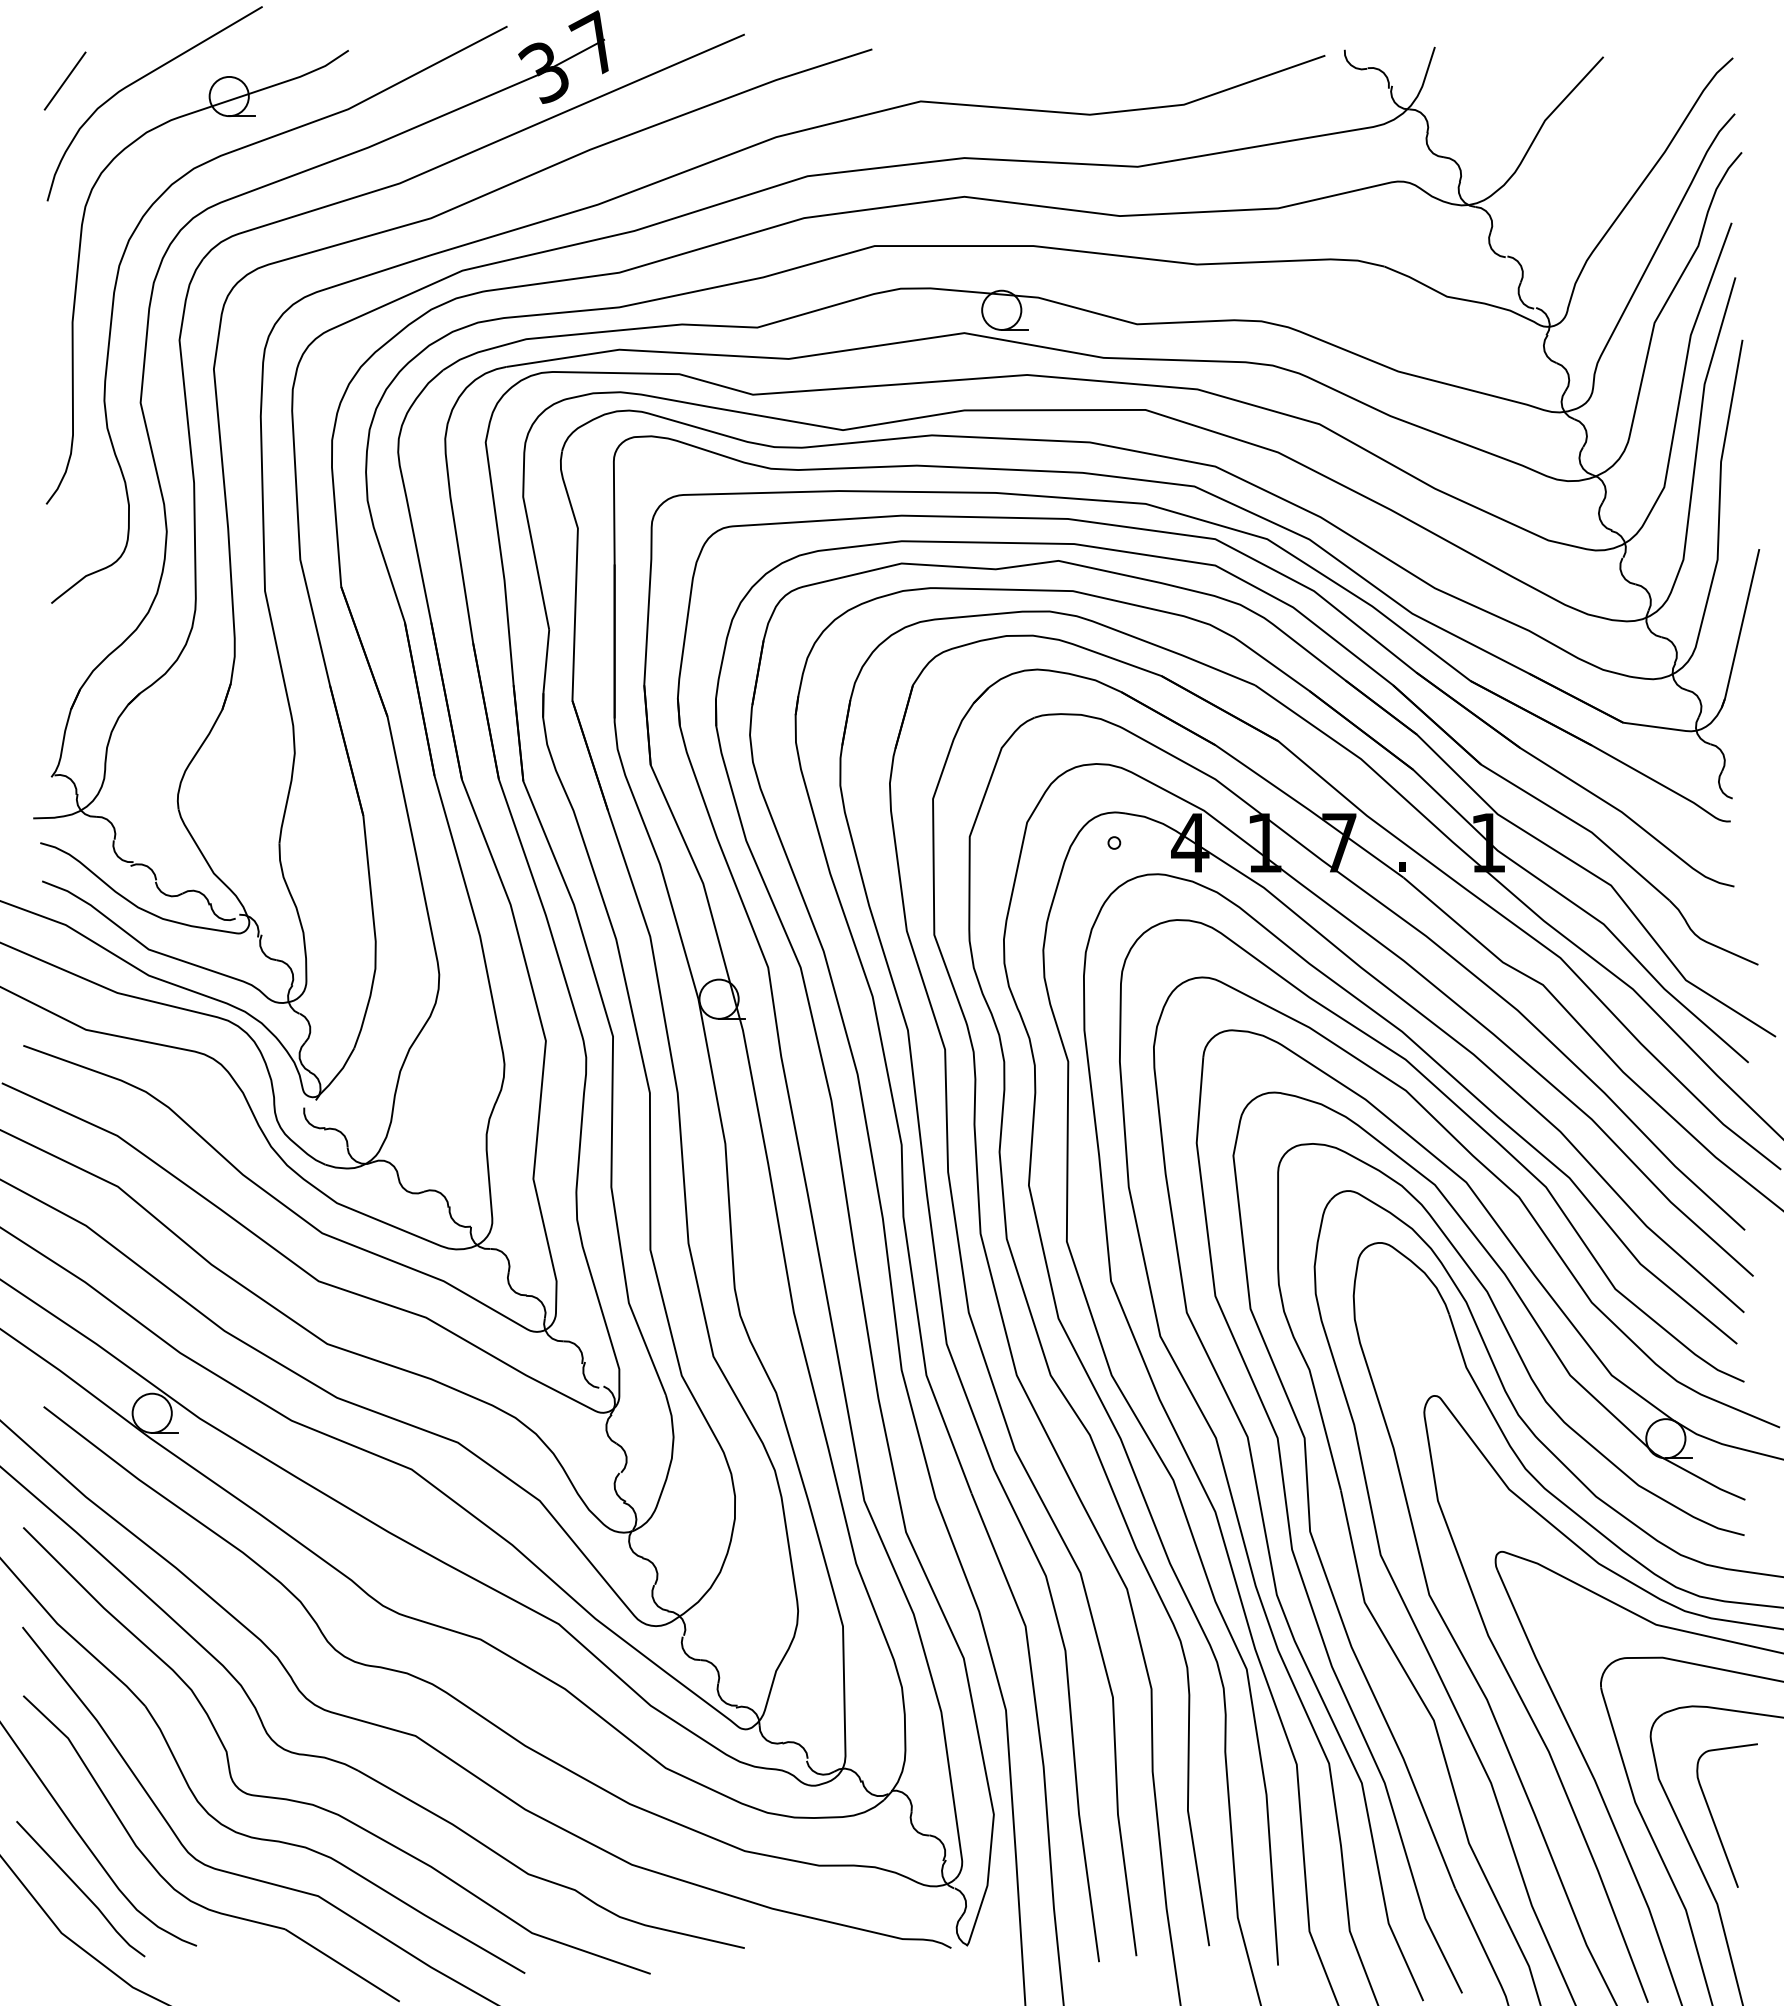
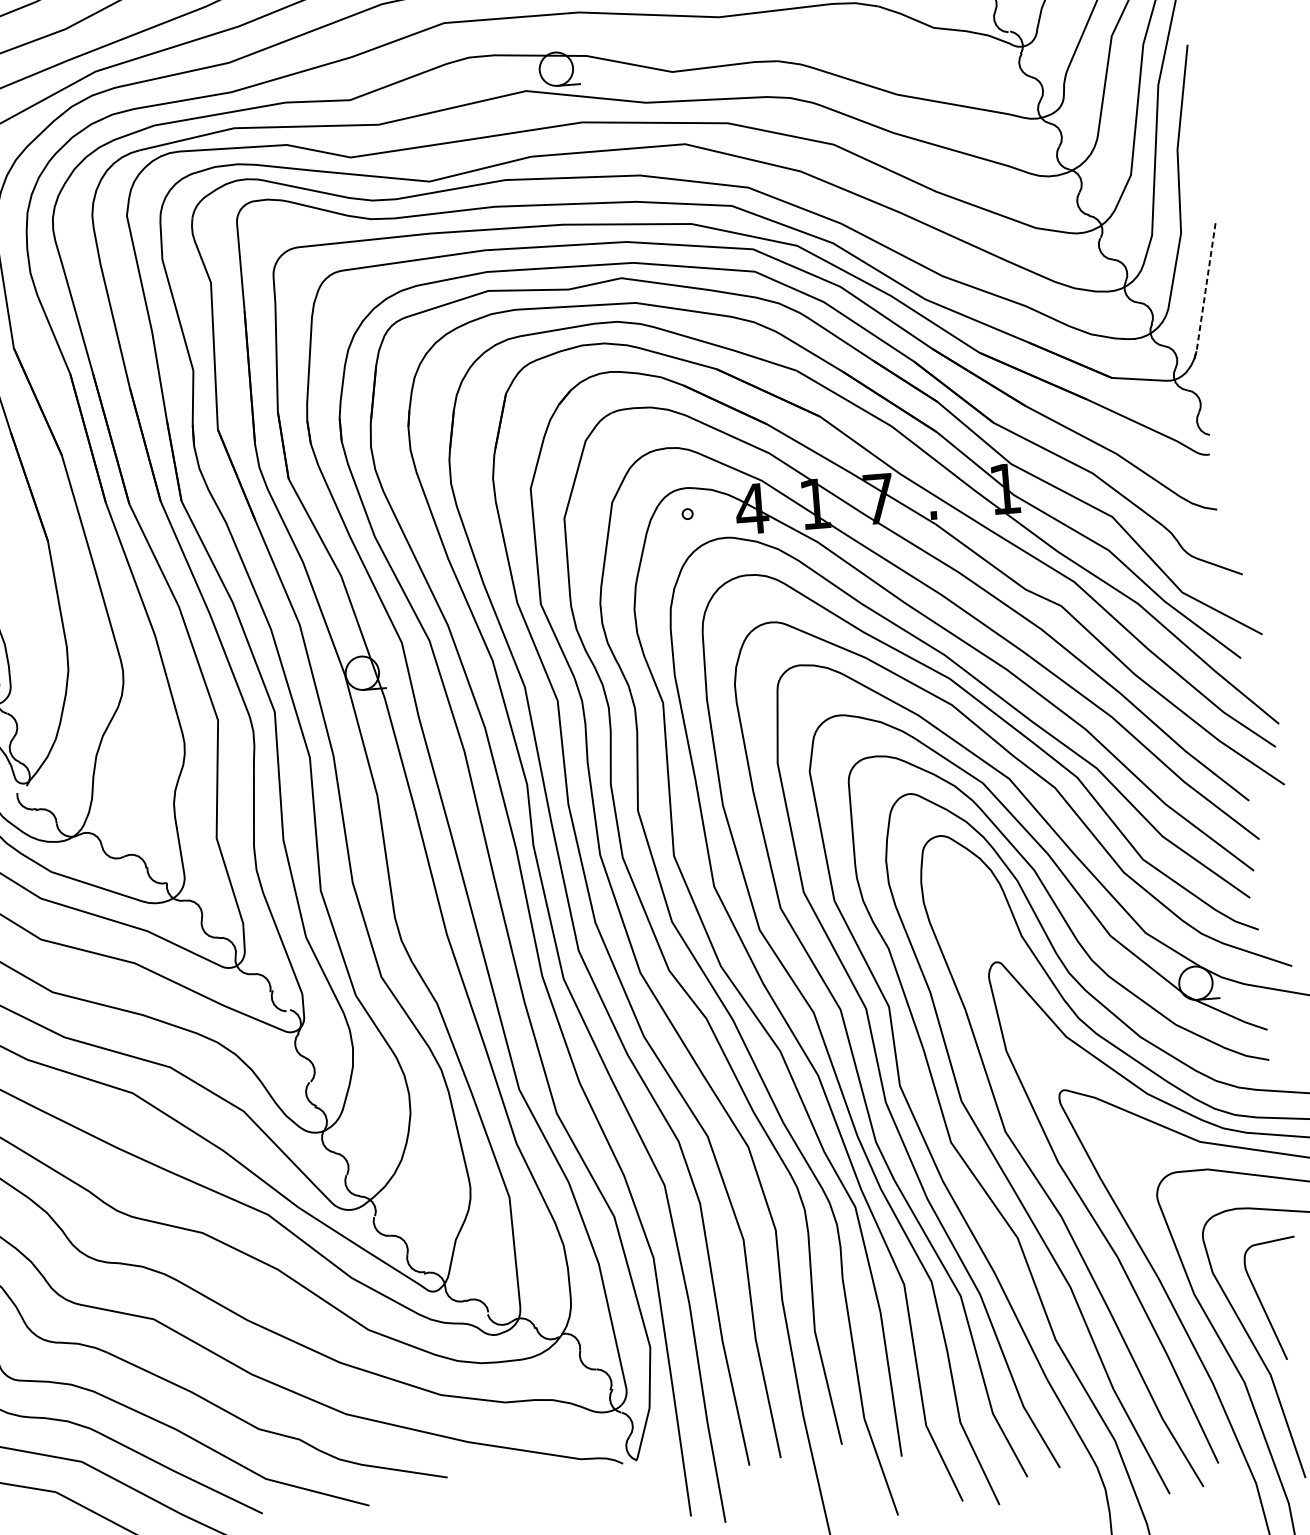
line: (1740, 629) -> (1205, 290), solid -> dashed

